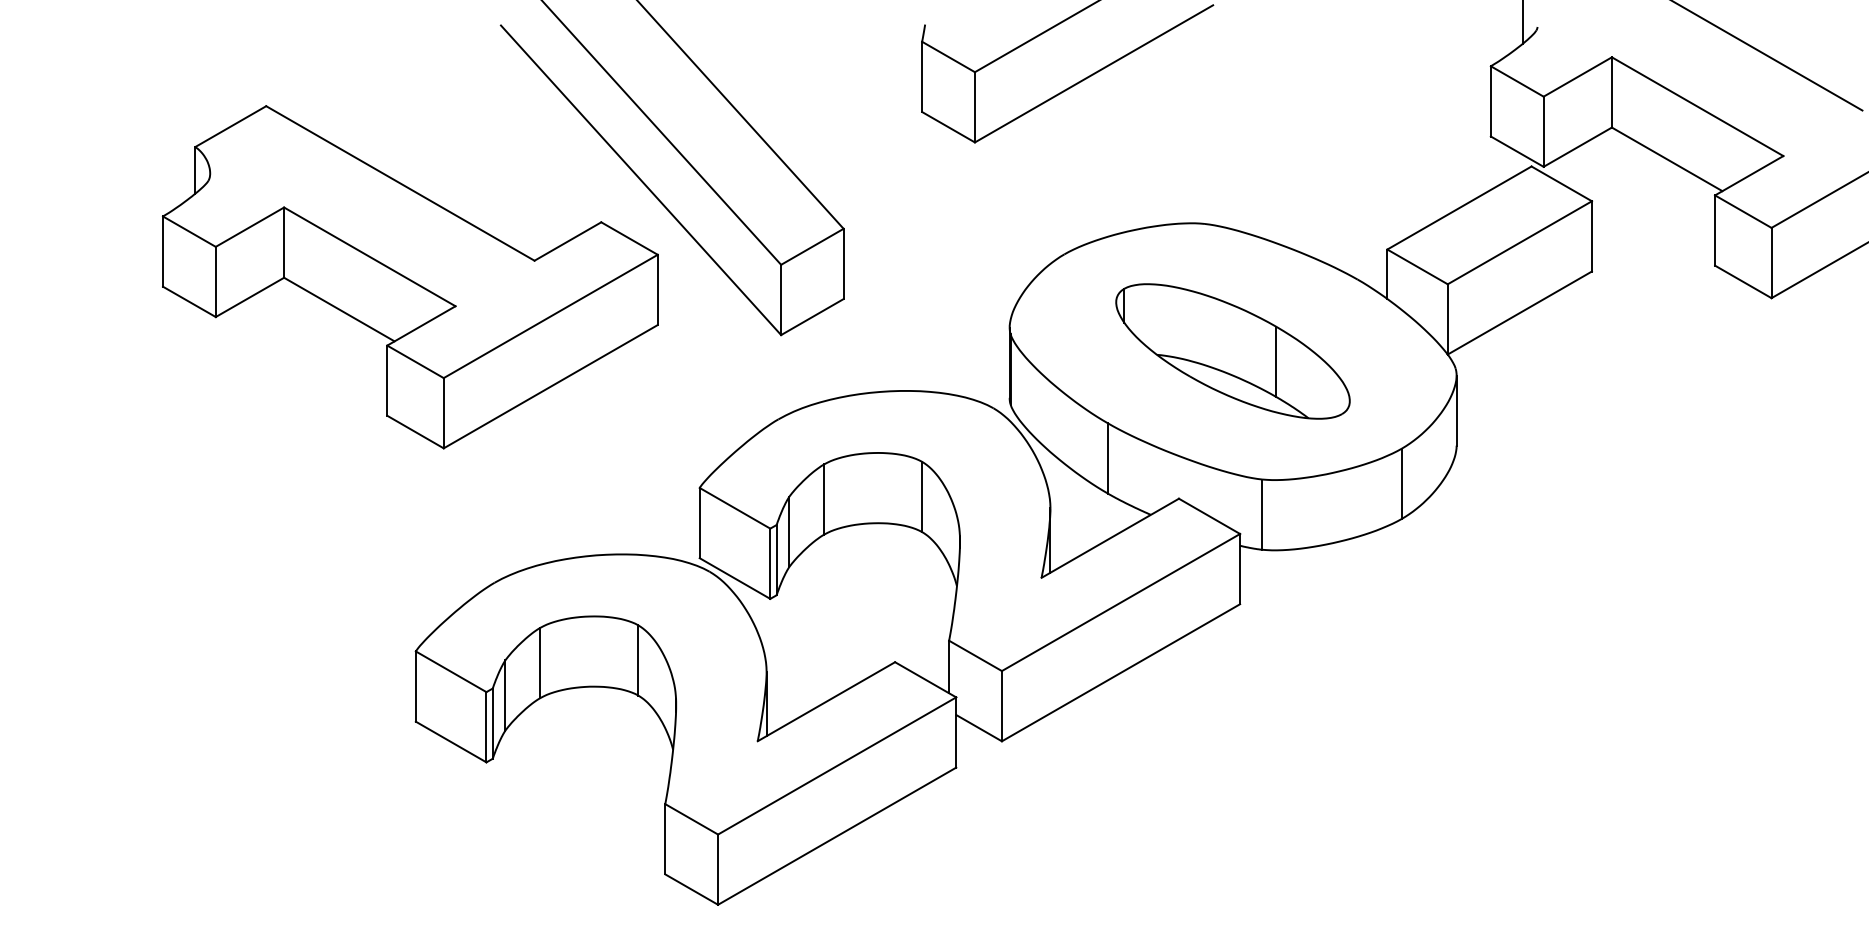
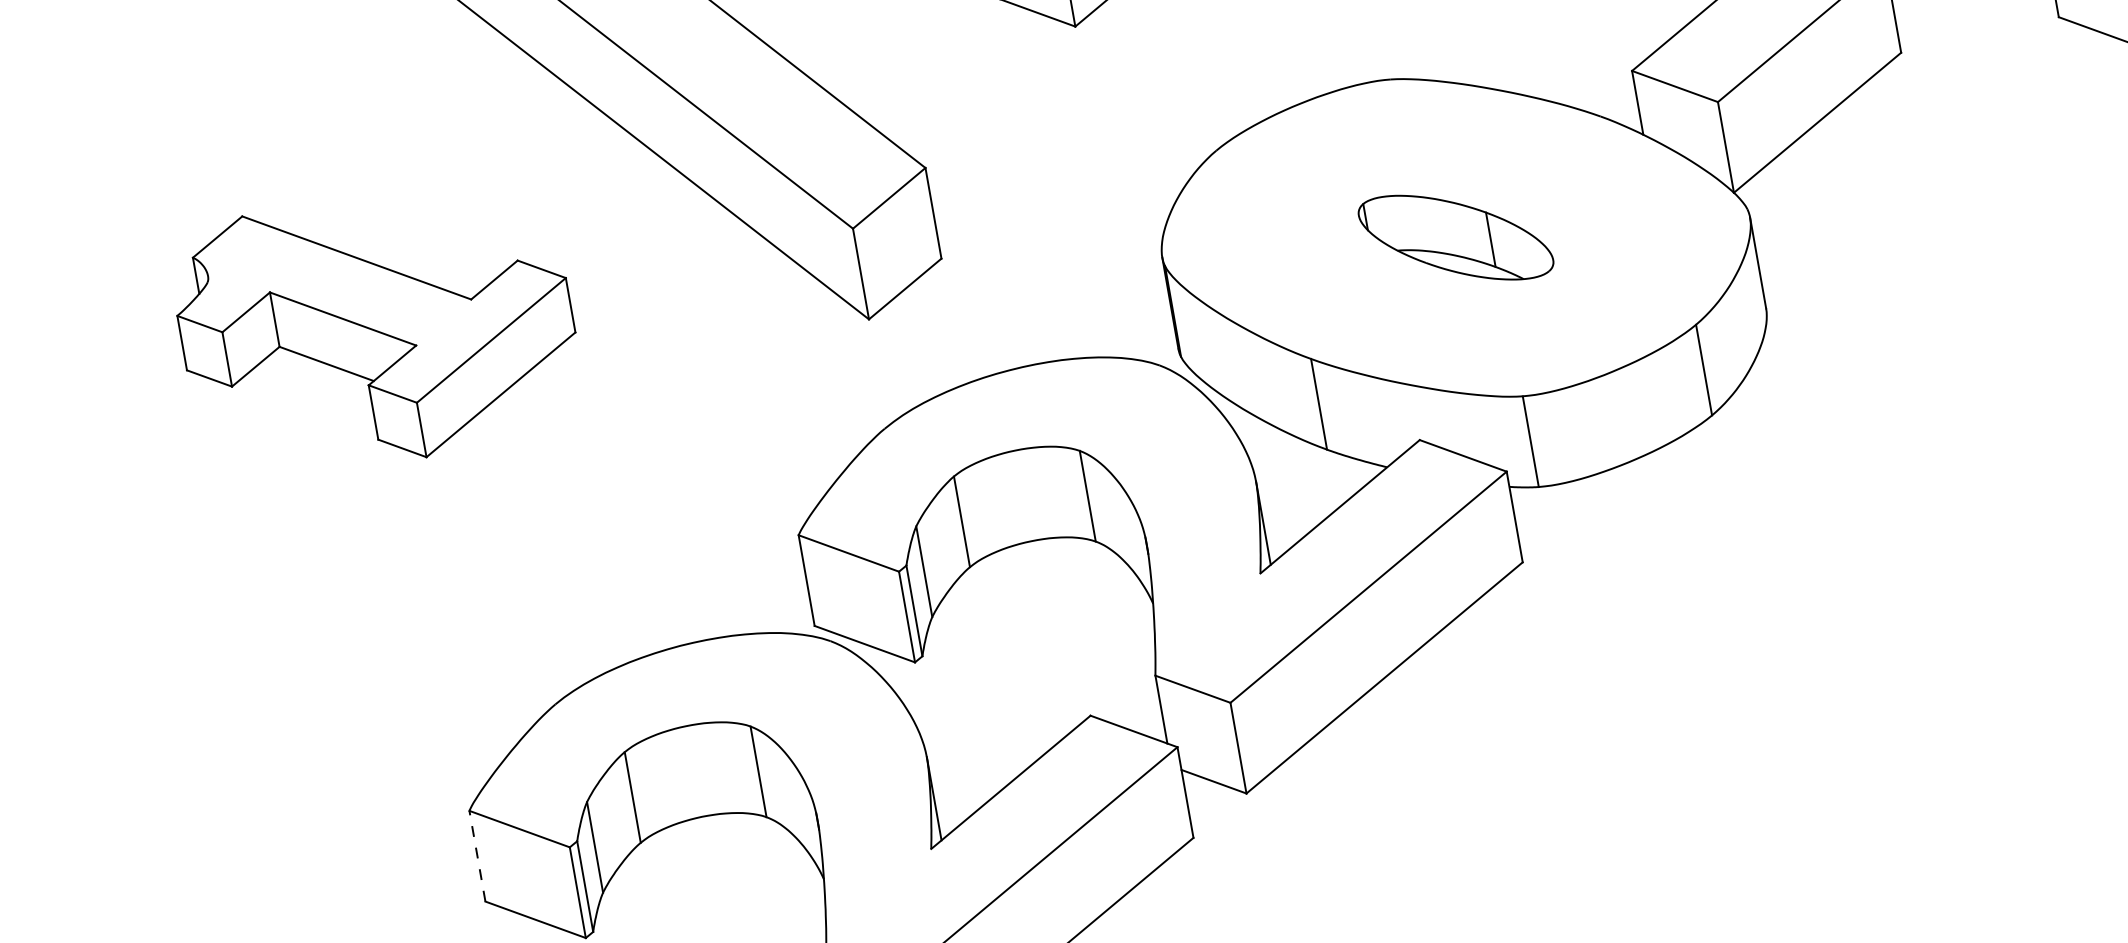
part: (410, 277) -> (377, 329), size x0.6
part: (1232, 351) -> (1455, 237), size x0.6
line: (415, 686) -> (476, 856), solid -> dashed

